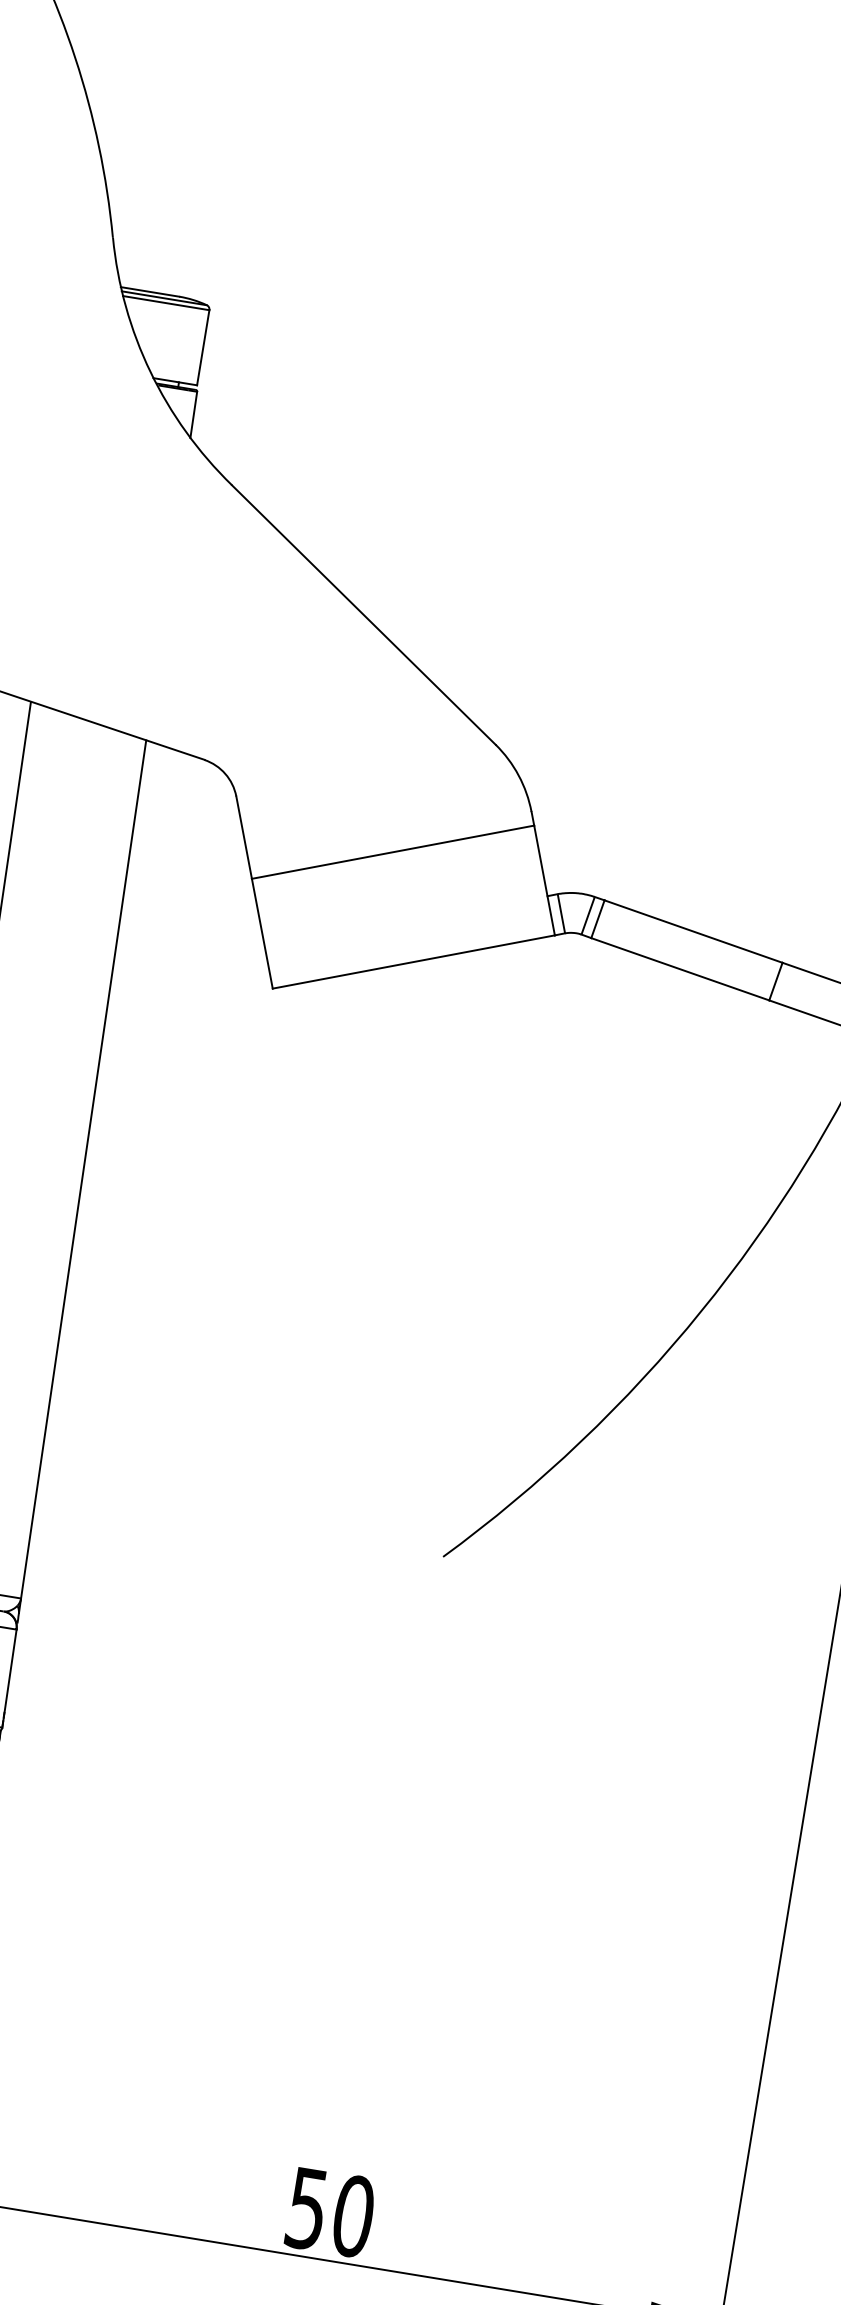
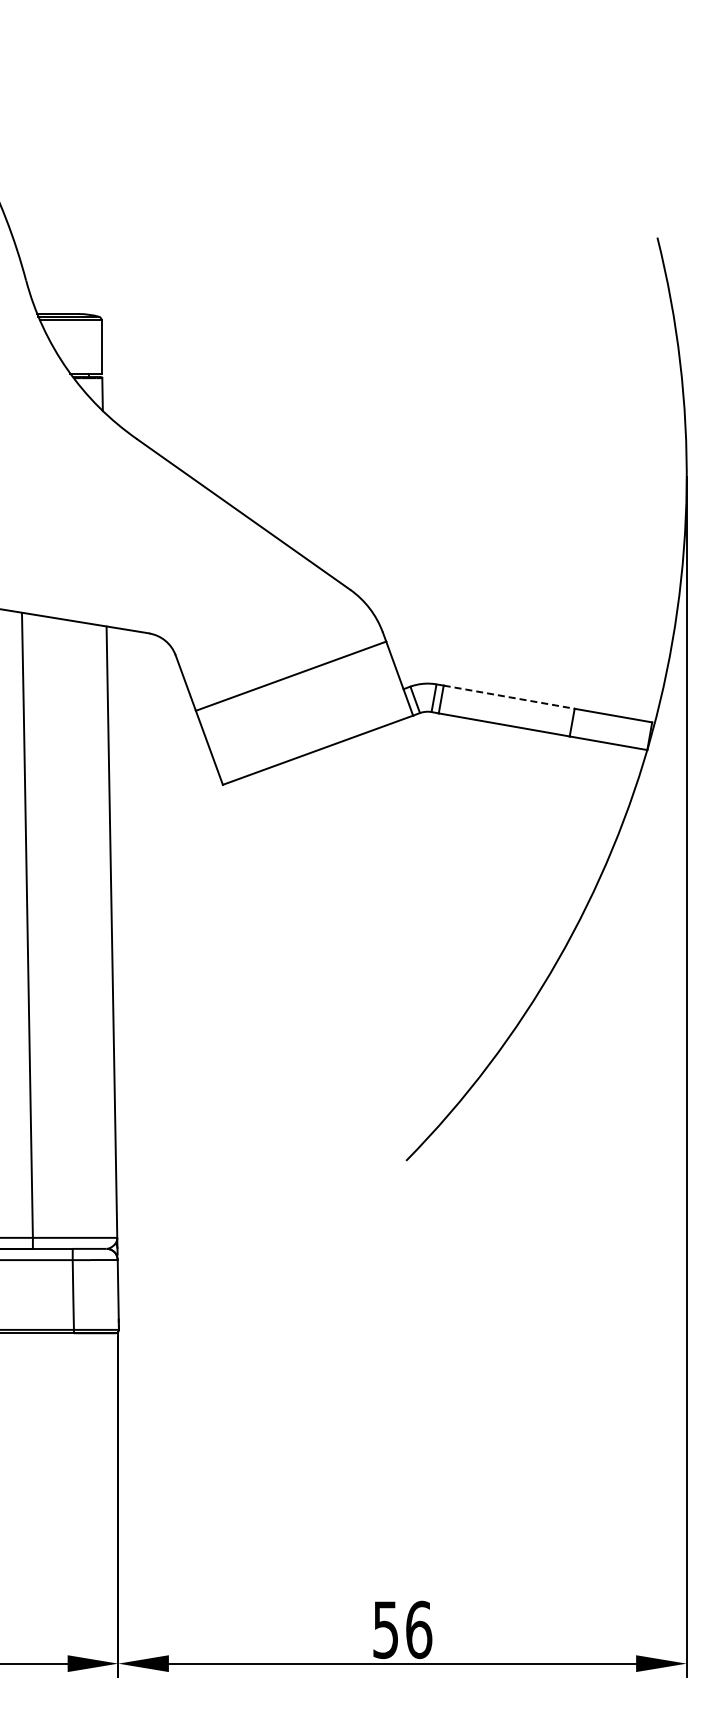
line: (693, 932) -> (509, 697), solid -> dashed
text: (354, 2215) -> (419, 1629), 50 -> 56

